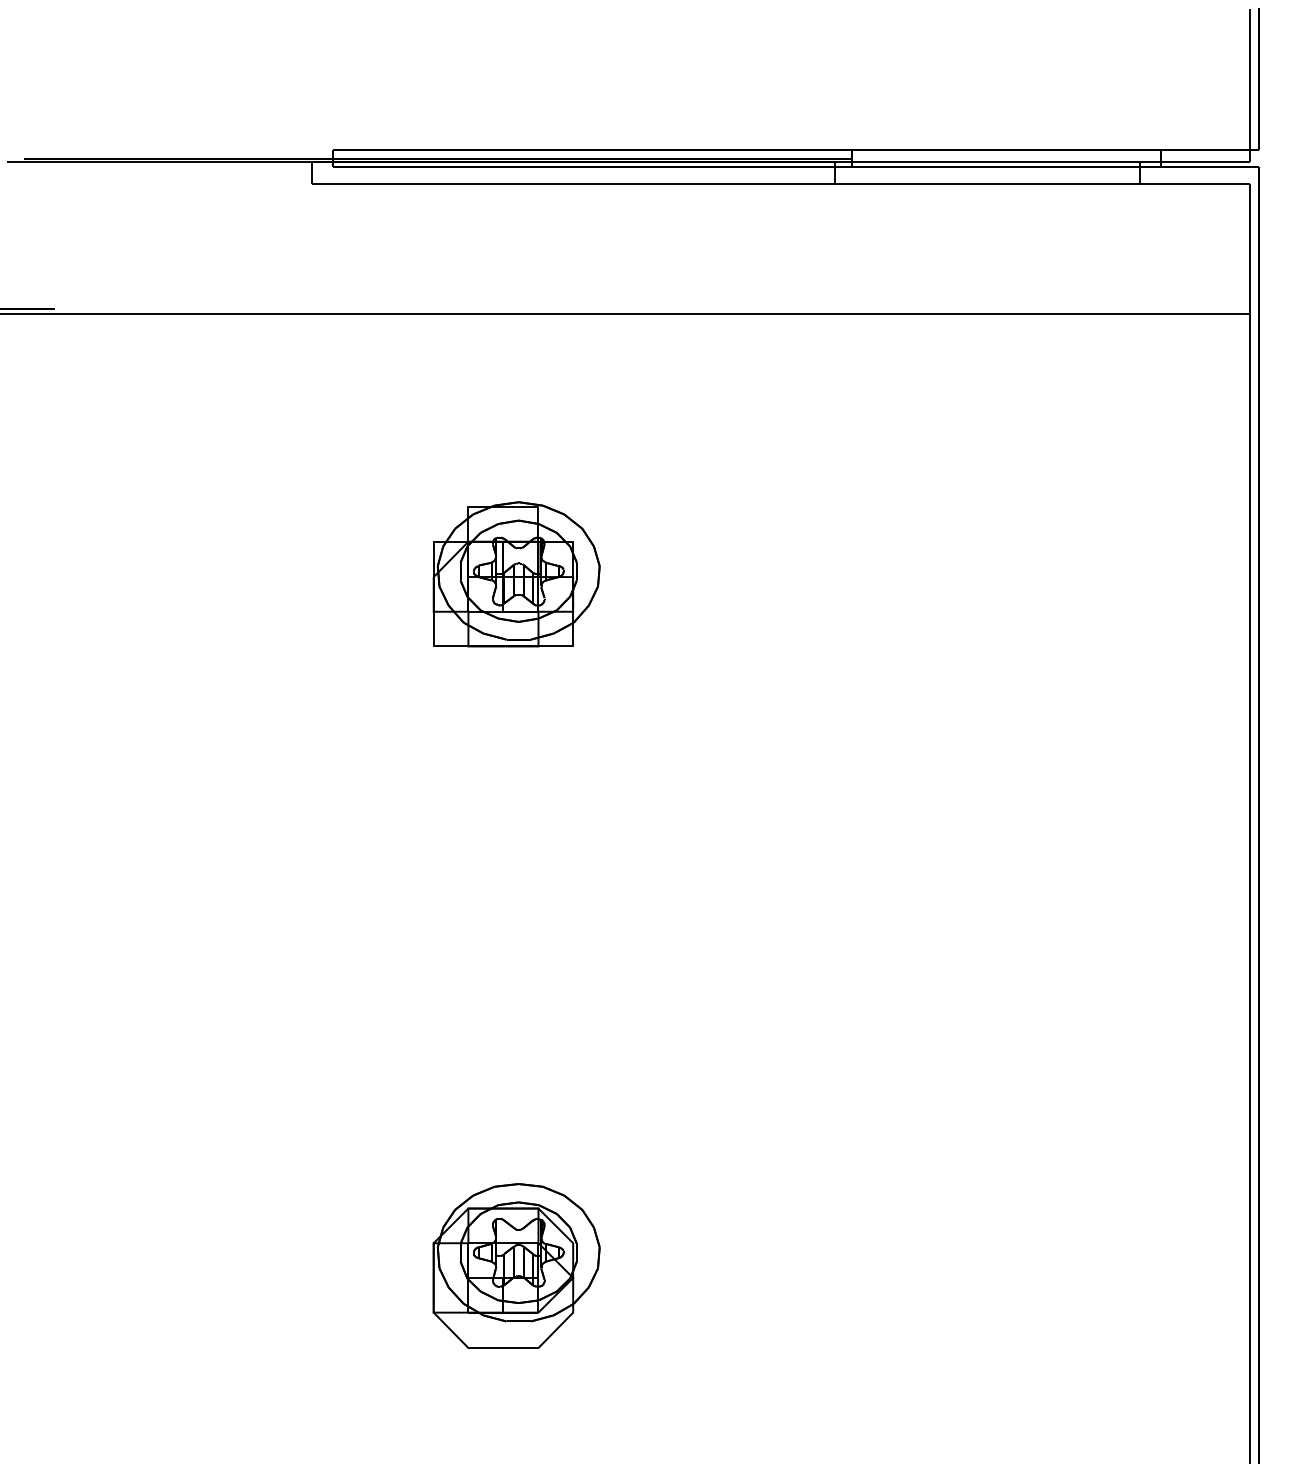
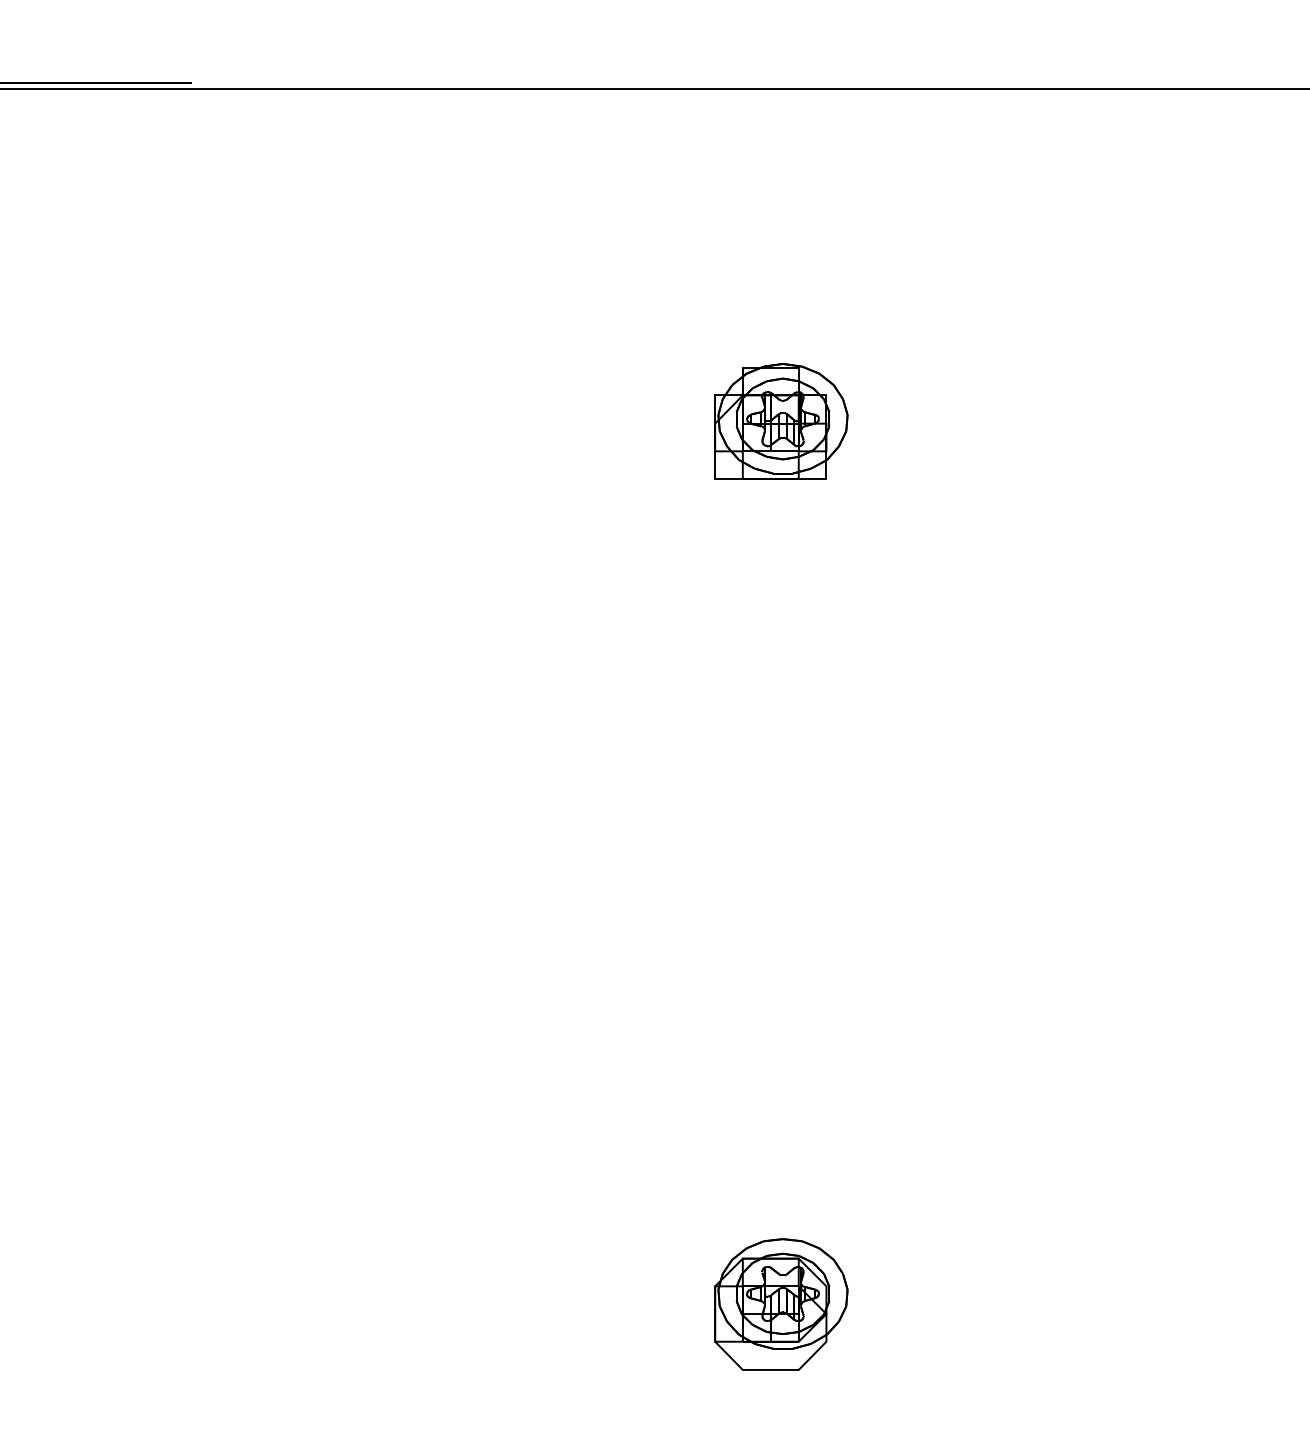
part: (516, 574) -> (781, 421), size x0.62
part: (516, 1265) -> (781, 1303), size x0.62

